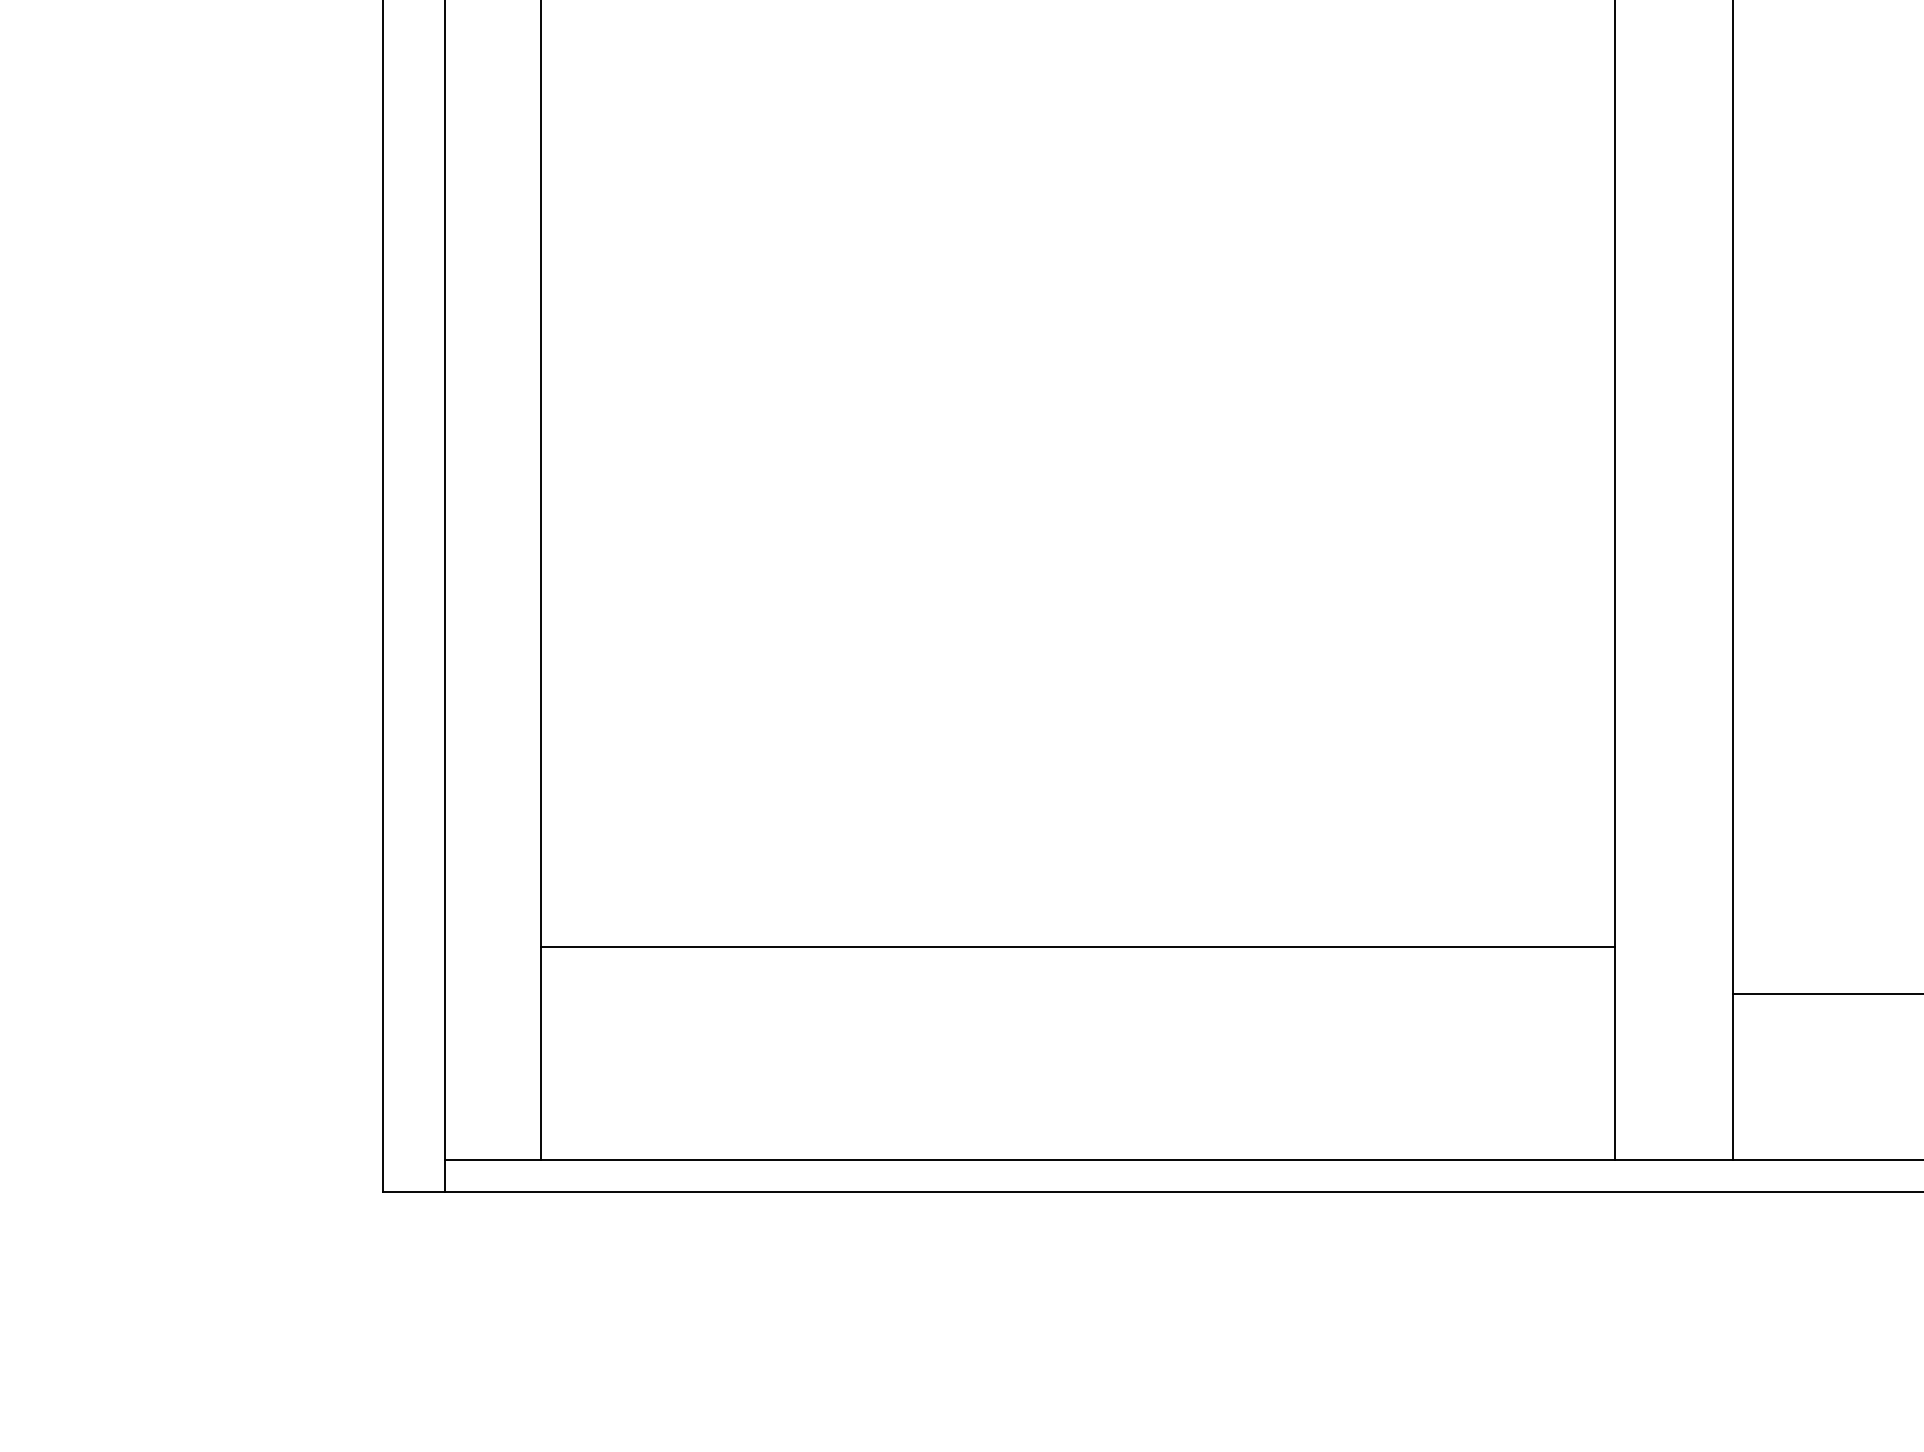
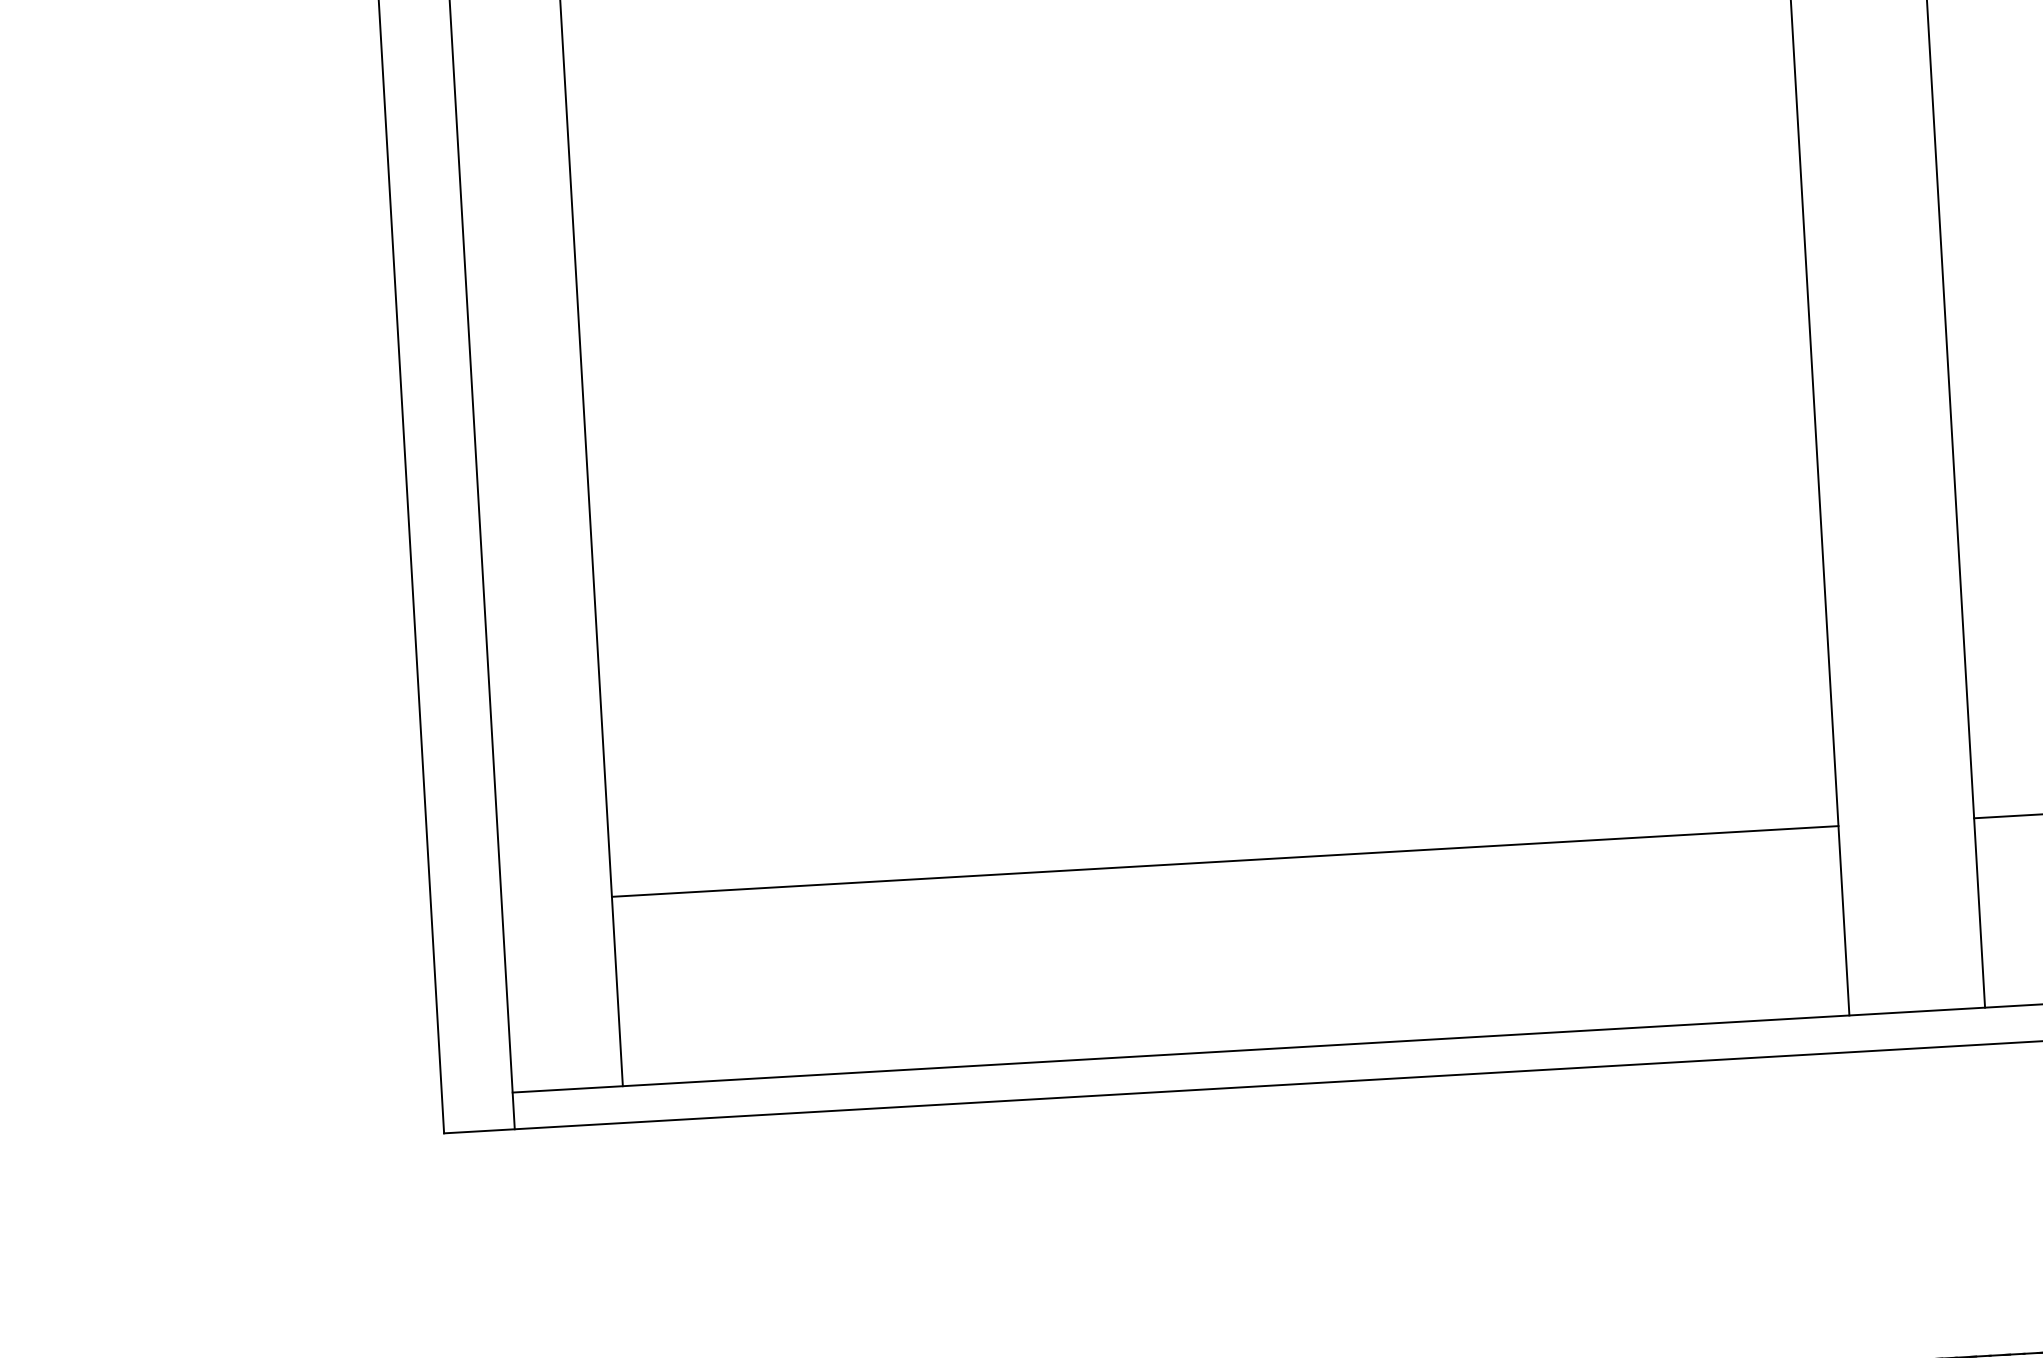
line: (1077, 947) -> (1224, 861), moved

